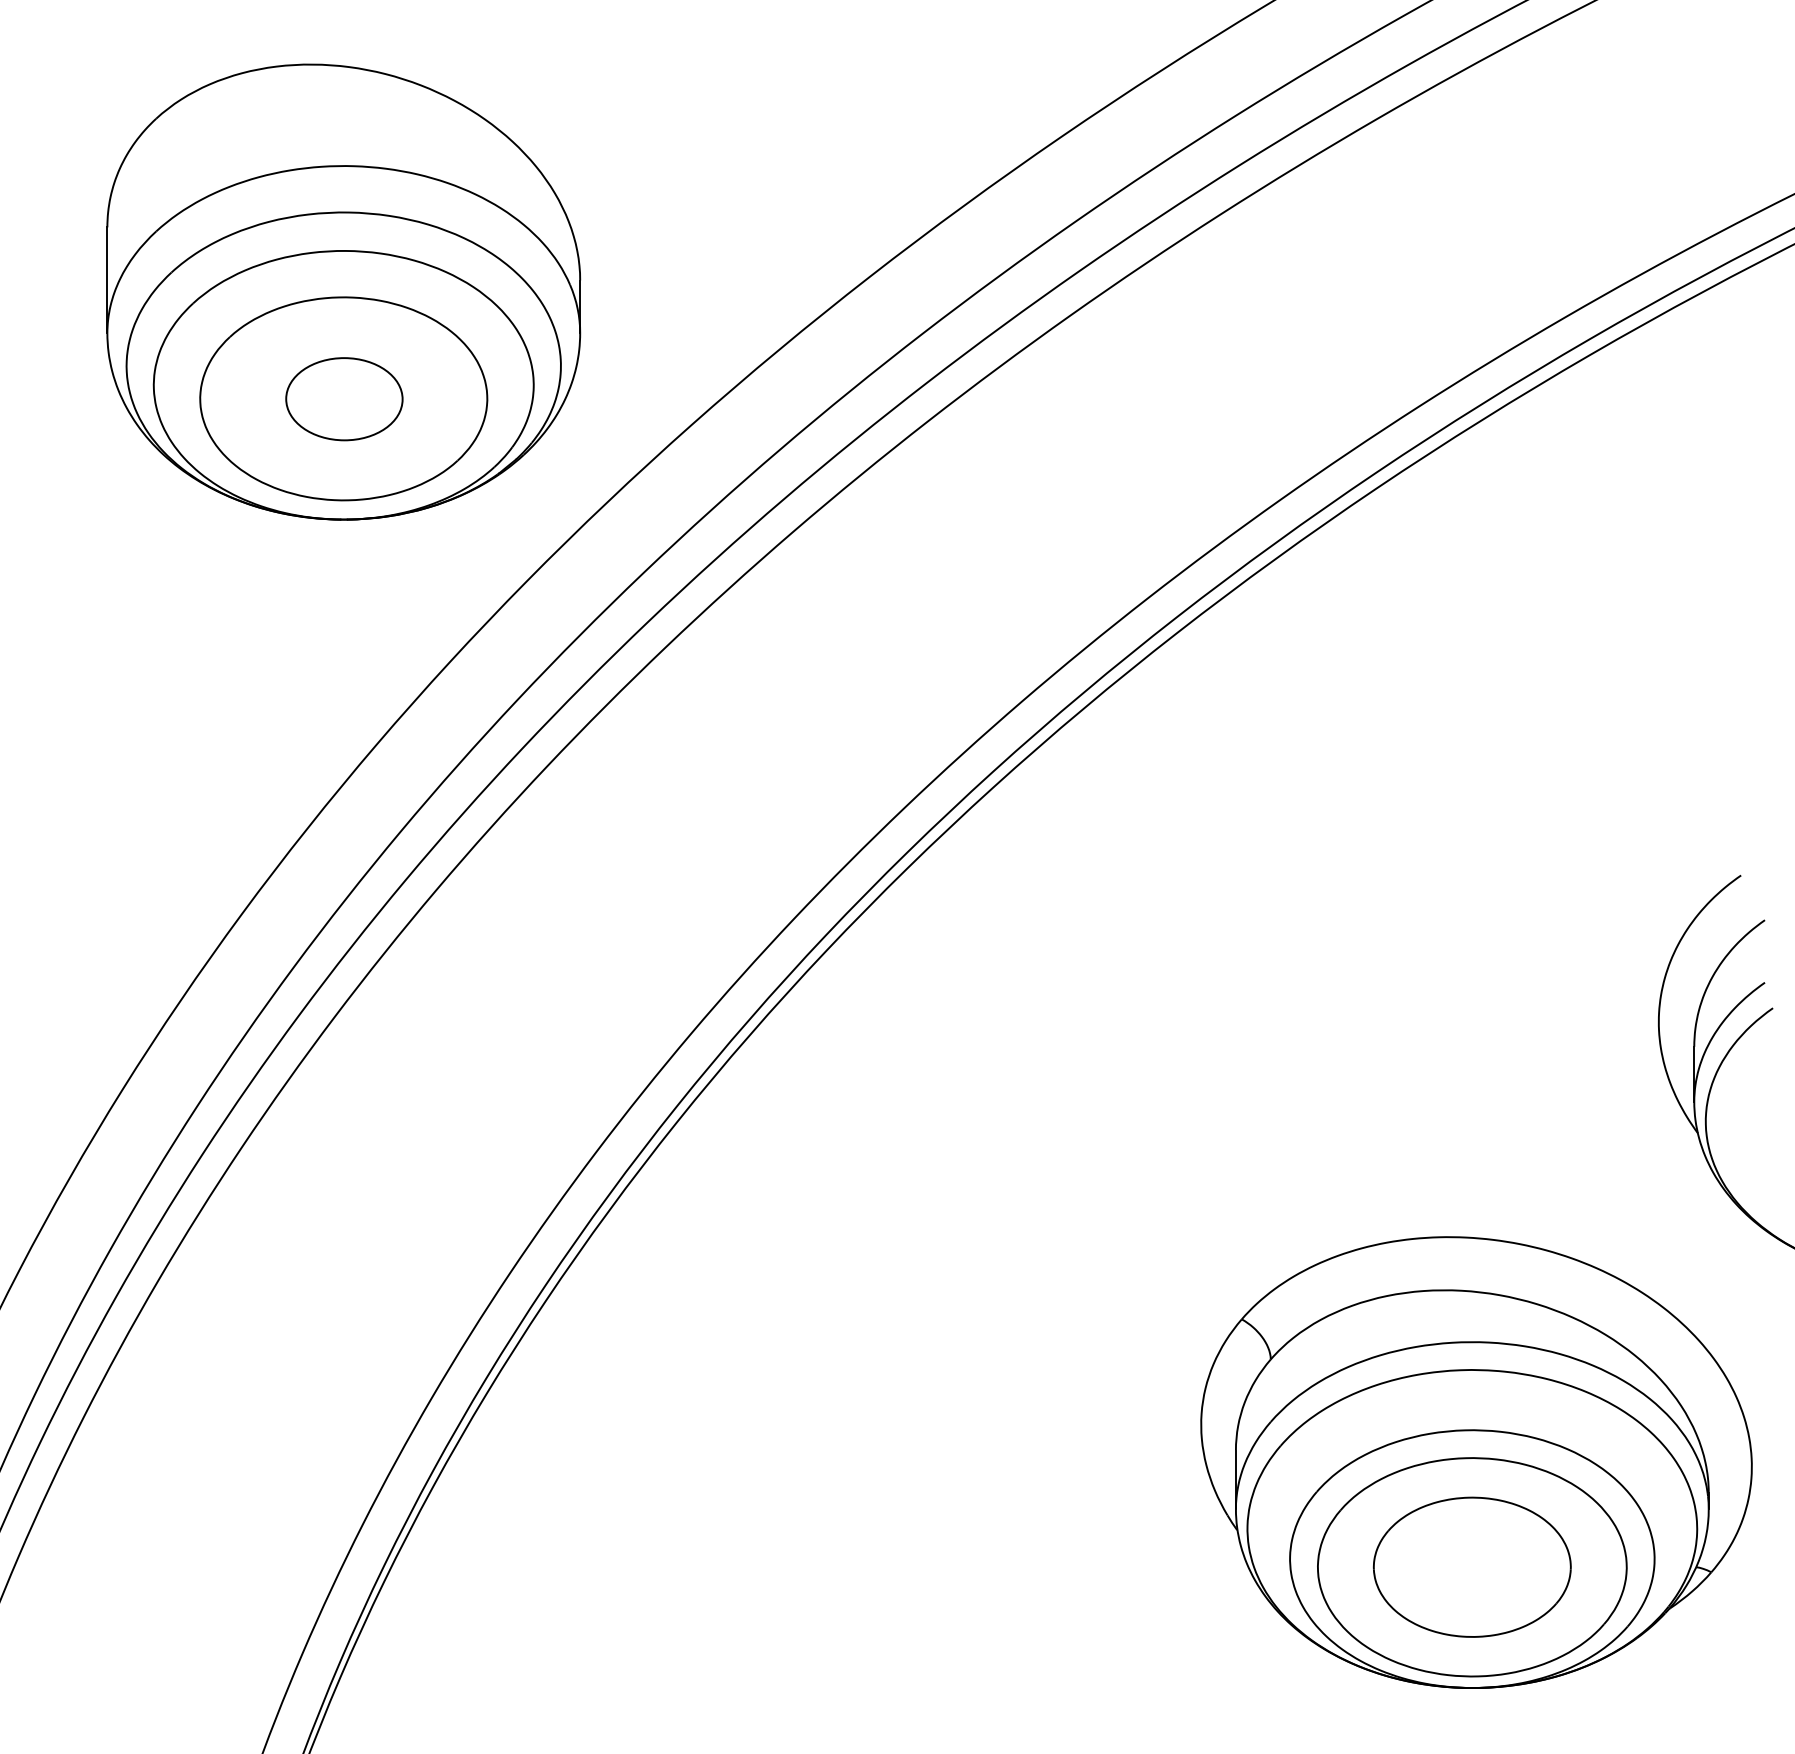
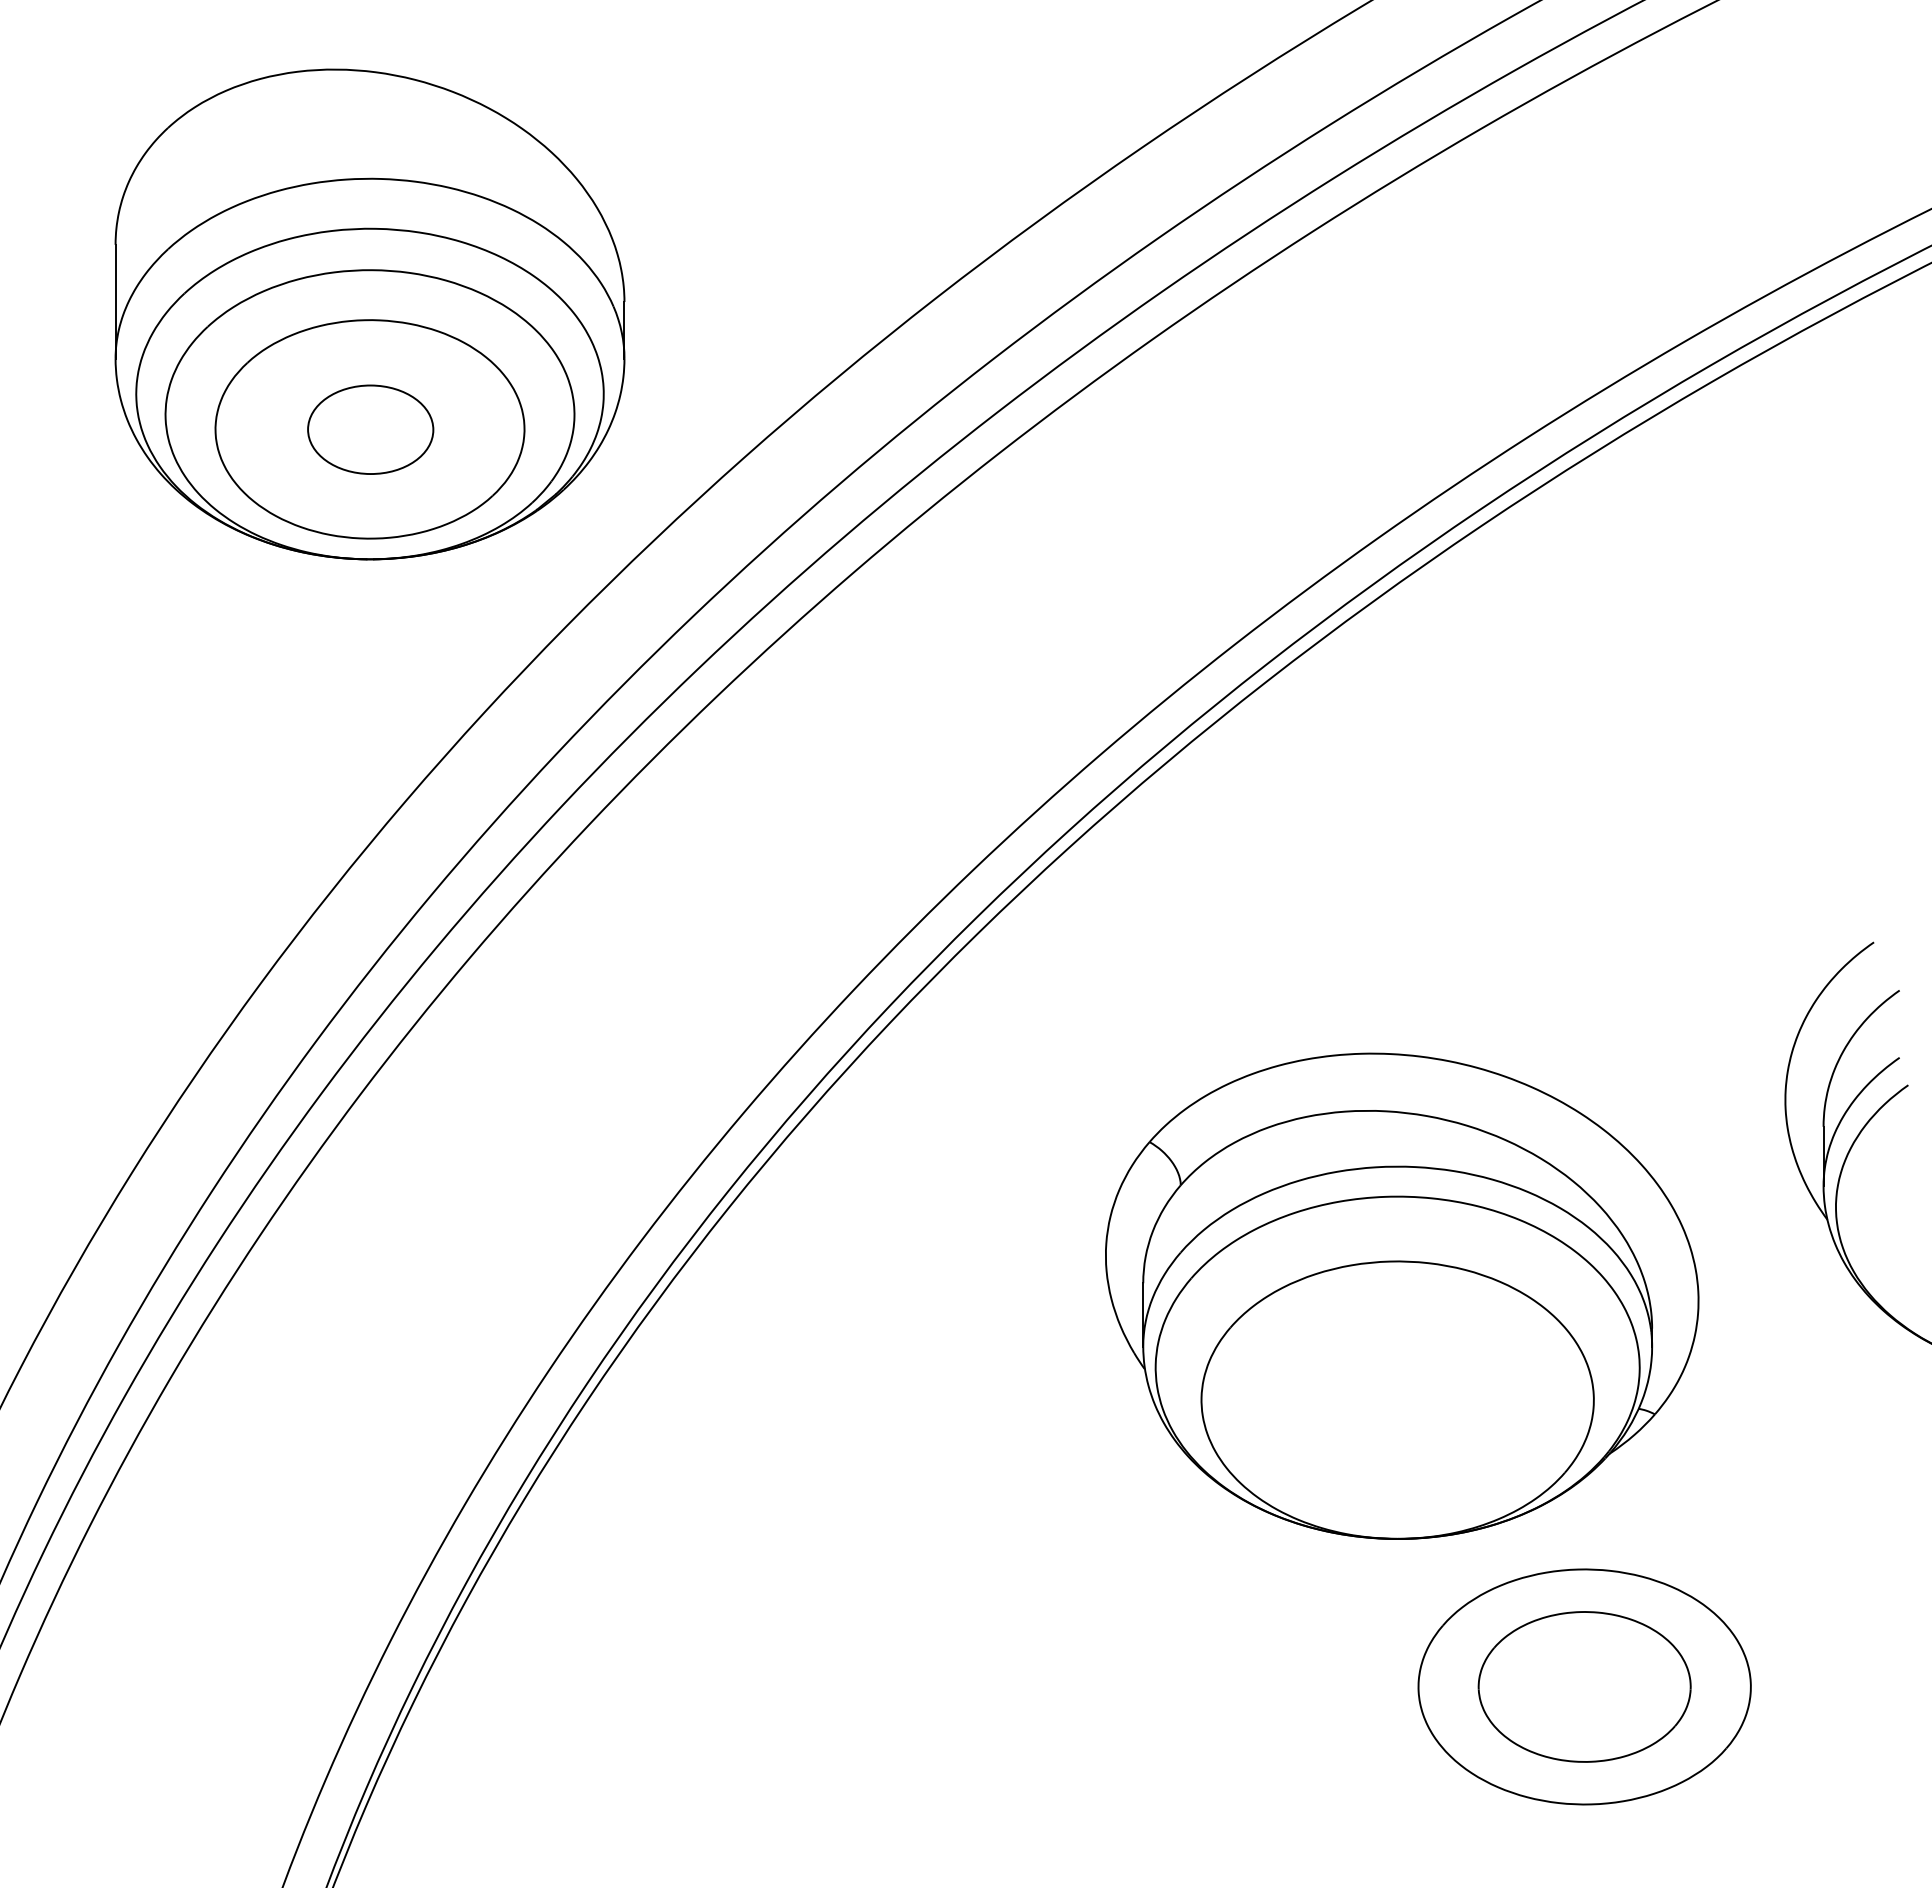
part: (1476, 1461) -> (1402, 1295), moved

